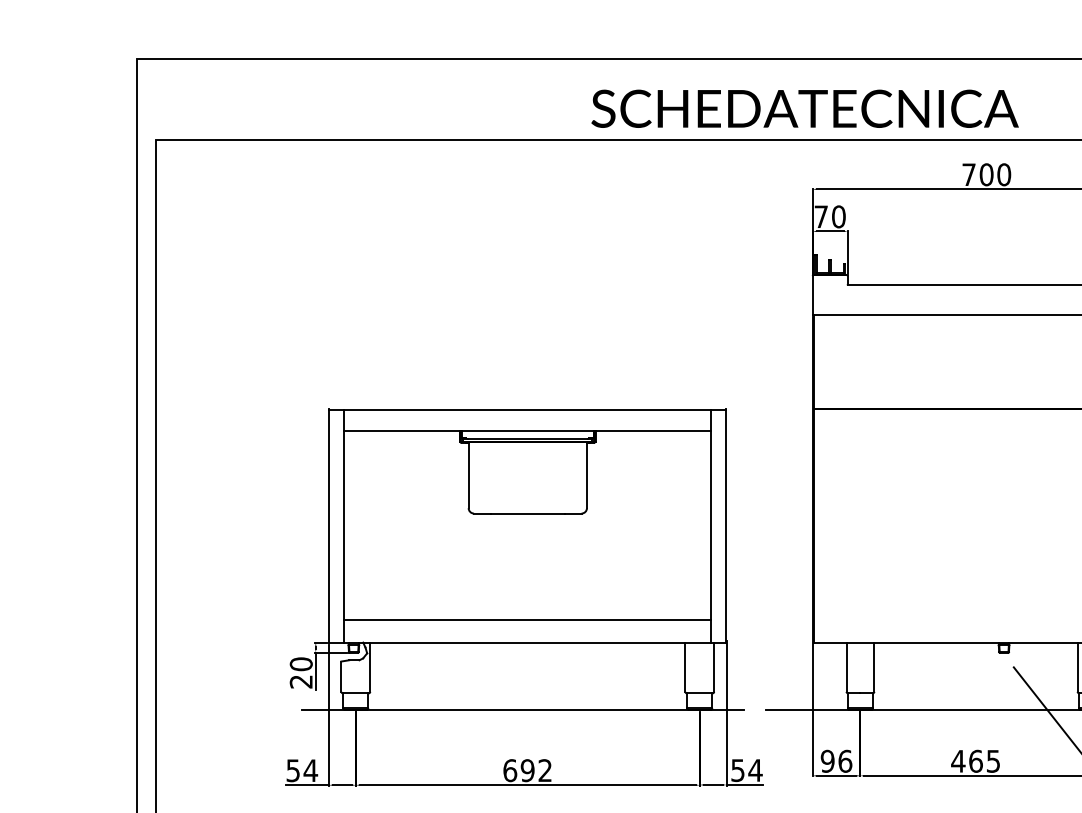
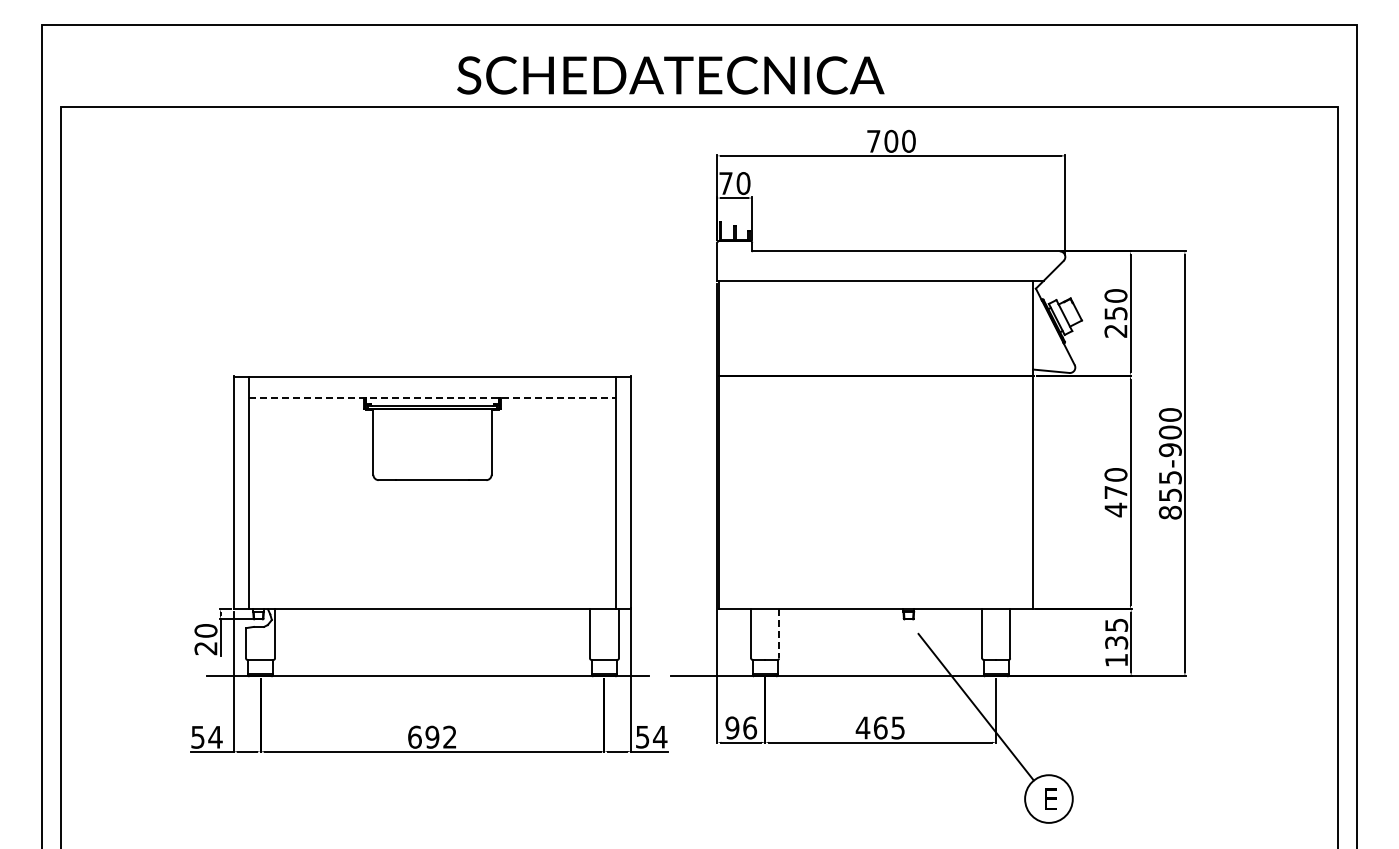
text: (804, 108) -> (670, 75), moved
line: (527, 431) -> (432, 398), solid -> dashed
line: (527, 619) -> (432, 586), removed
line: (874, 666) -> (779, 633), solid -> dashed

